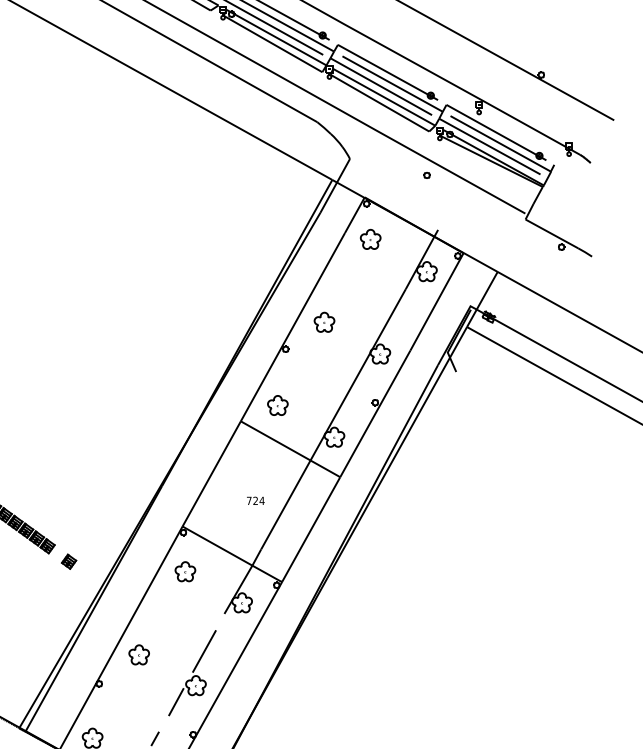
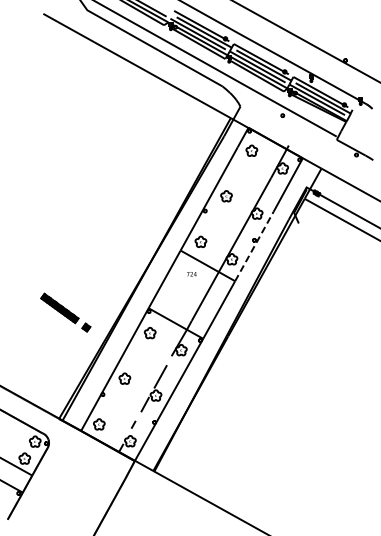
line: (375, 413) -> (254, 246), solid -> dashed
text: (255, 501) -> (191, 274), moved

